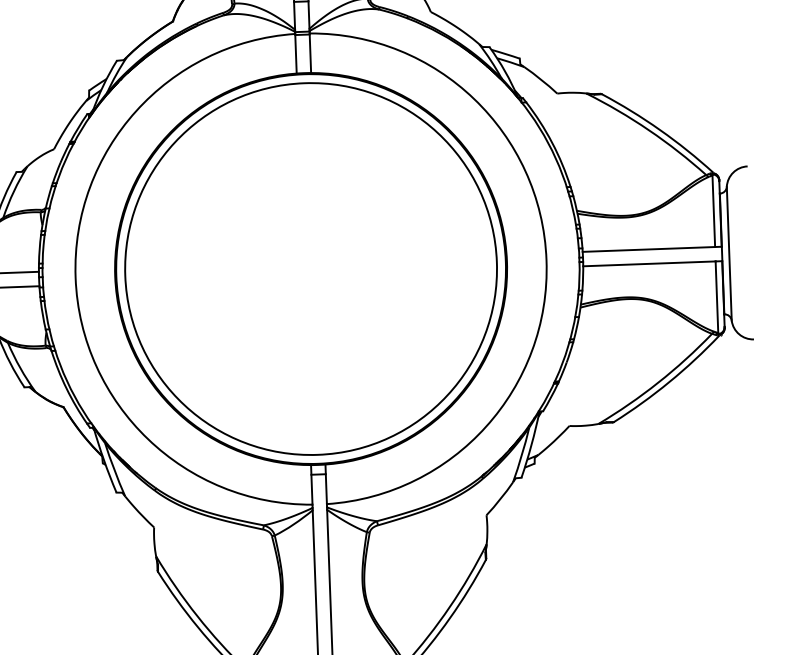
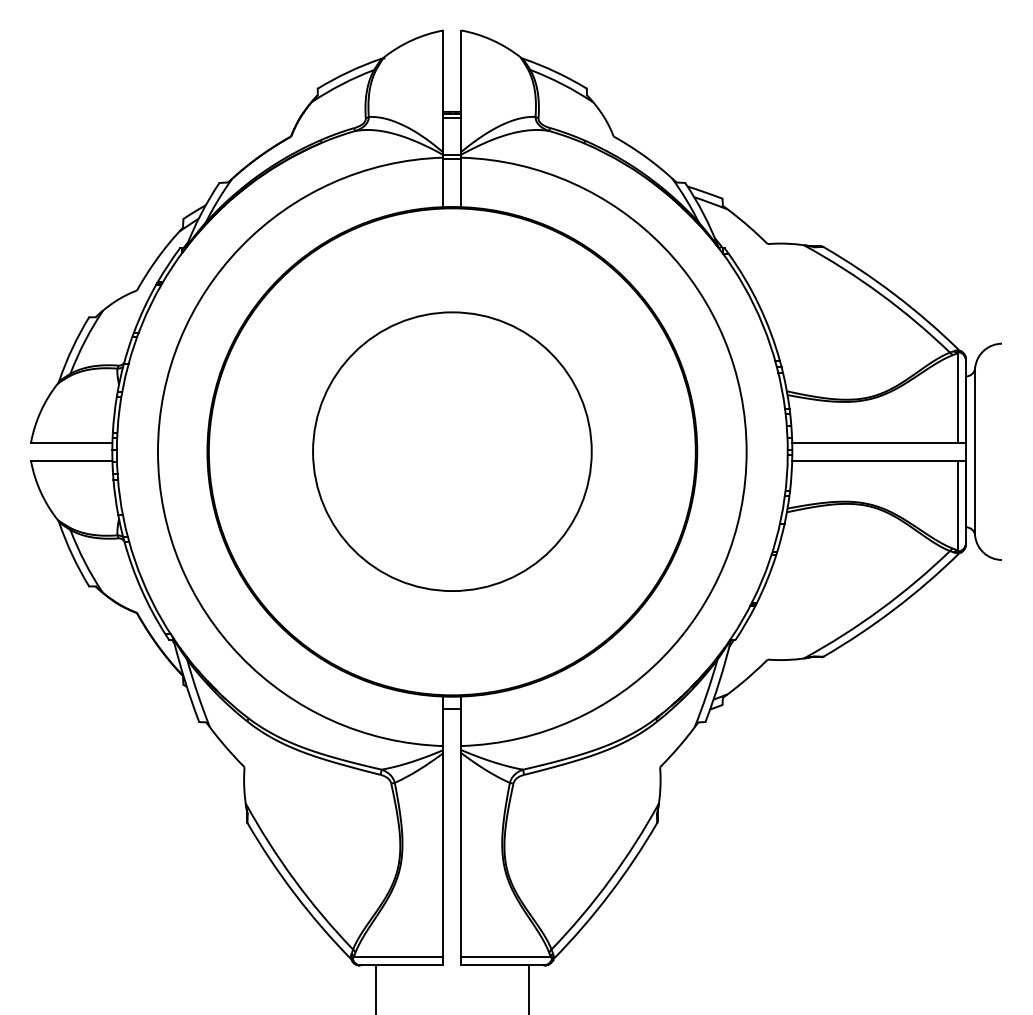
circle: (311, 268) -> (452, 451), size x0.6

